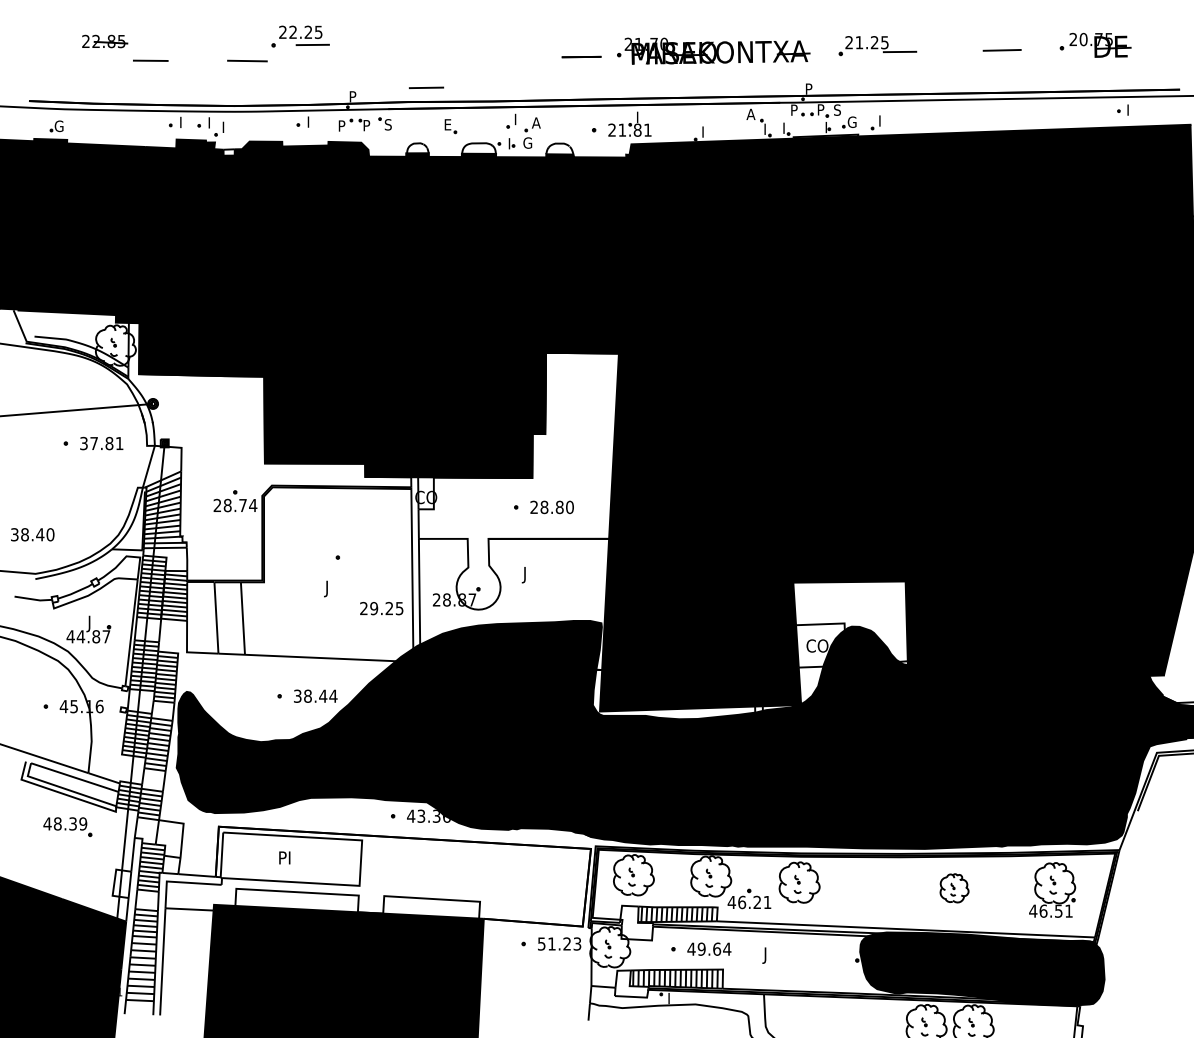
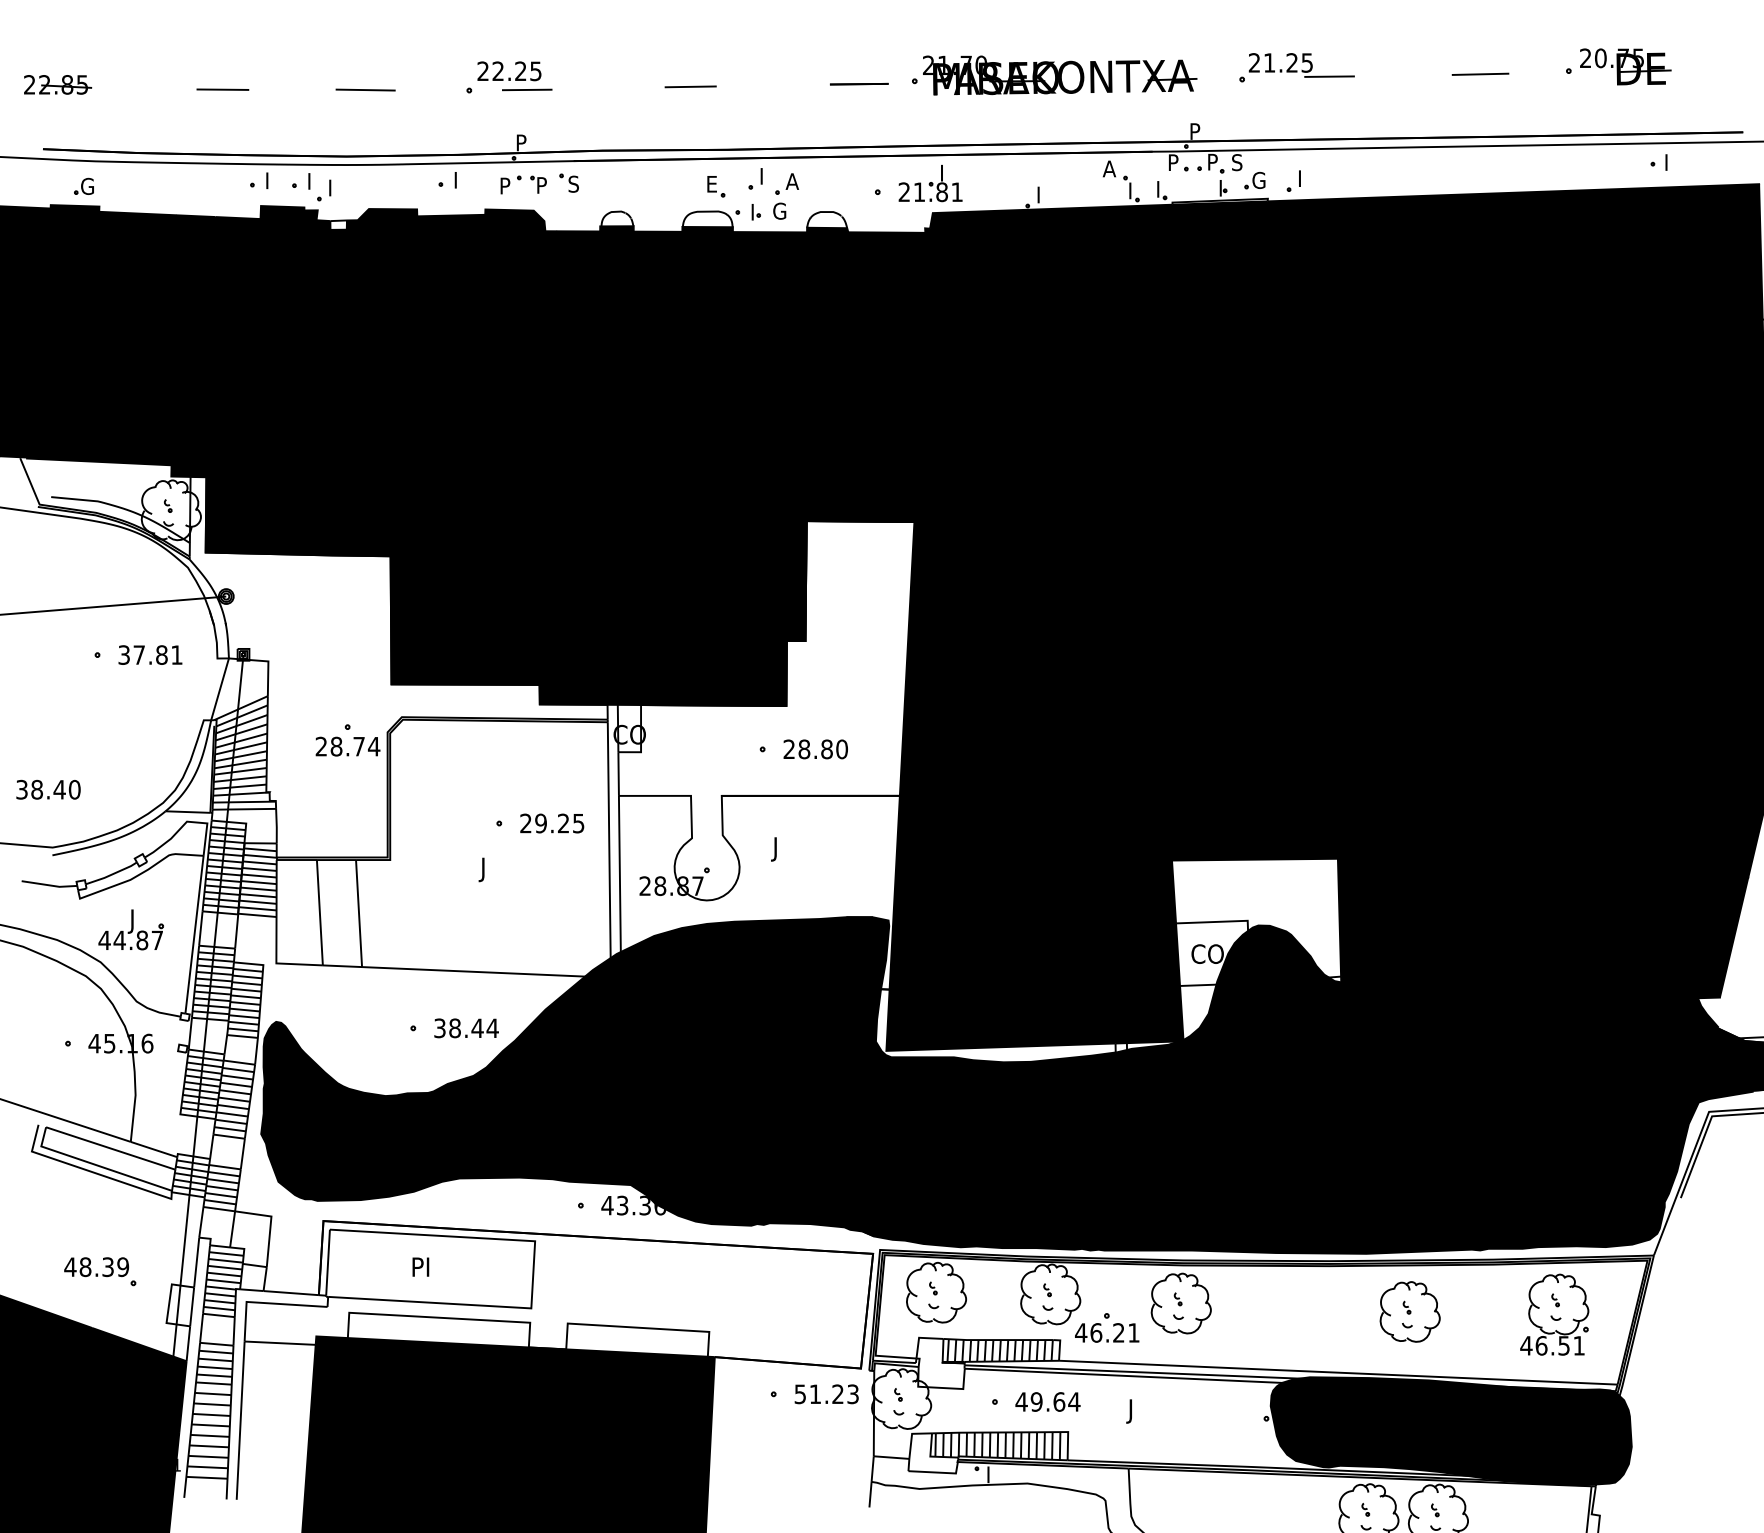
part: (300, 36) -> (509, 77), moved
part: (105, 41) -> (58, 84), moved
line: (426, 87) -> (690, 86), moved
part: (450, 126) -> (715, 186), moved
text: (381, 608) -> (551, 823), moved
part: (67, 827) -> (99, 1272), moved
part: (954, 888) -> (1410, 1312), size x1.43

